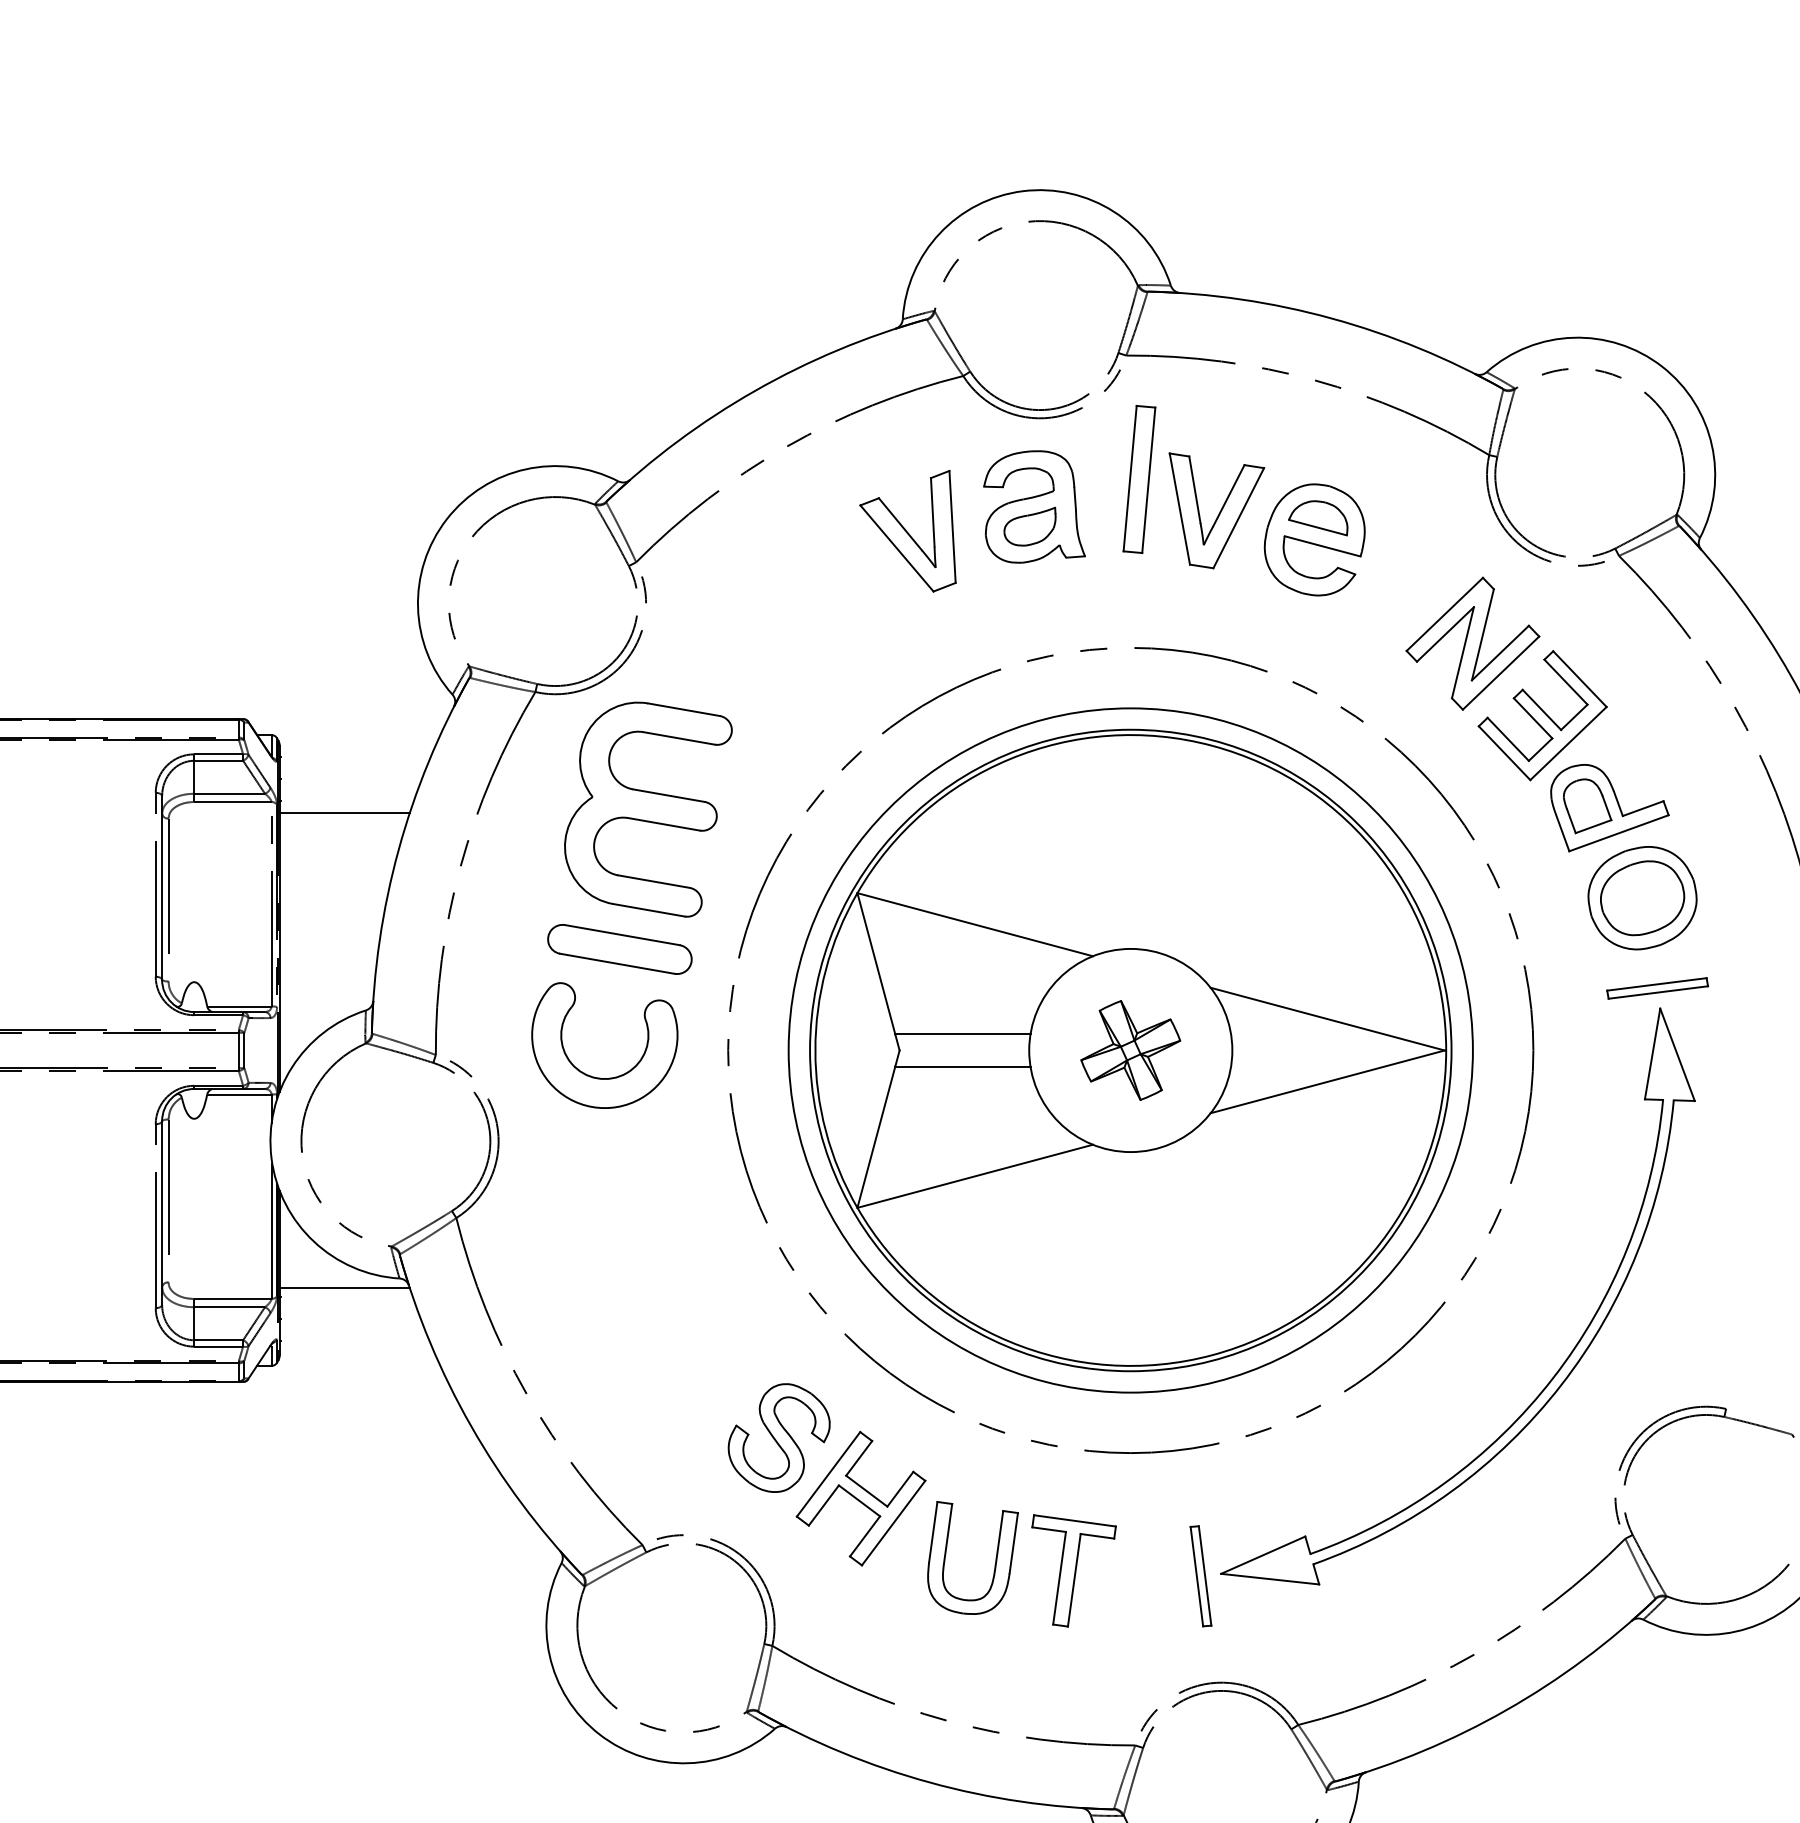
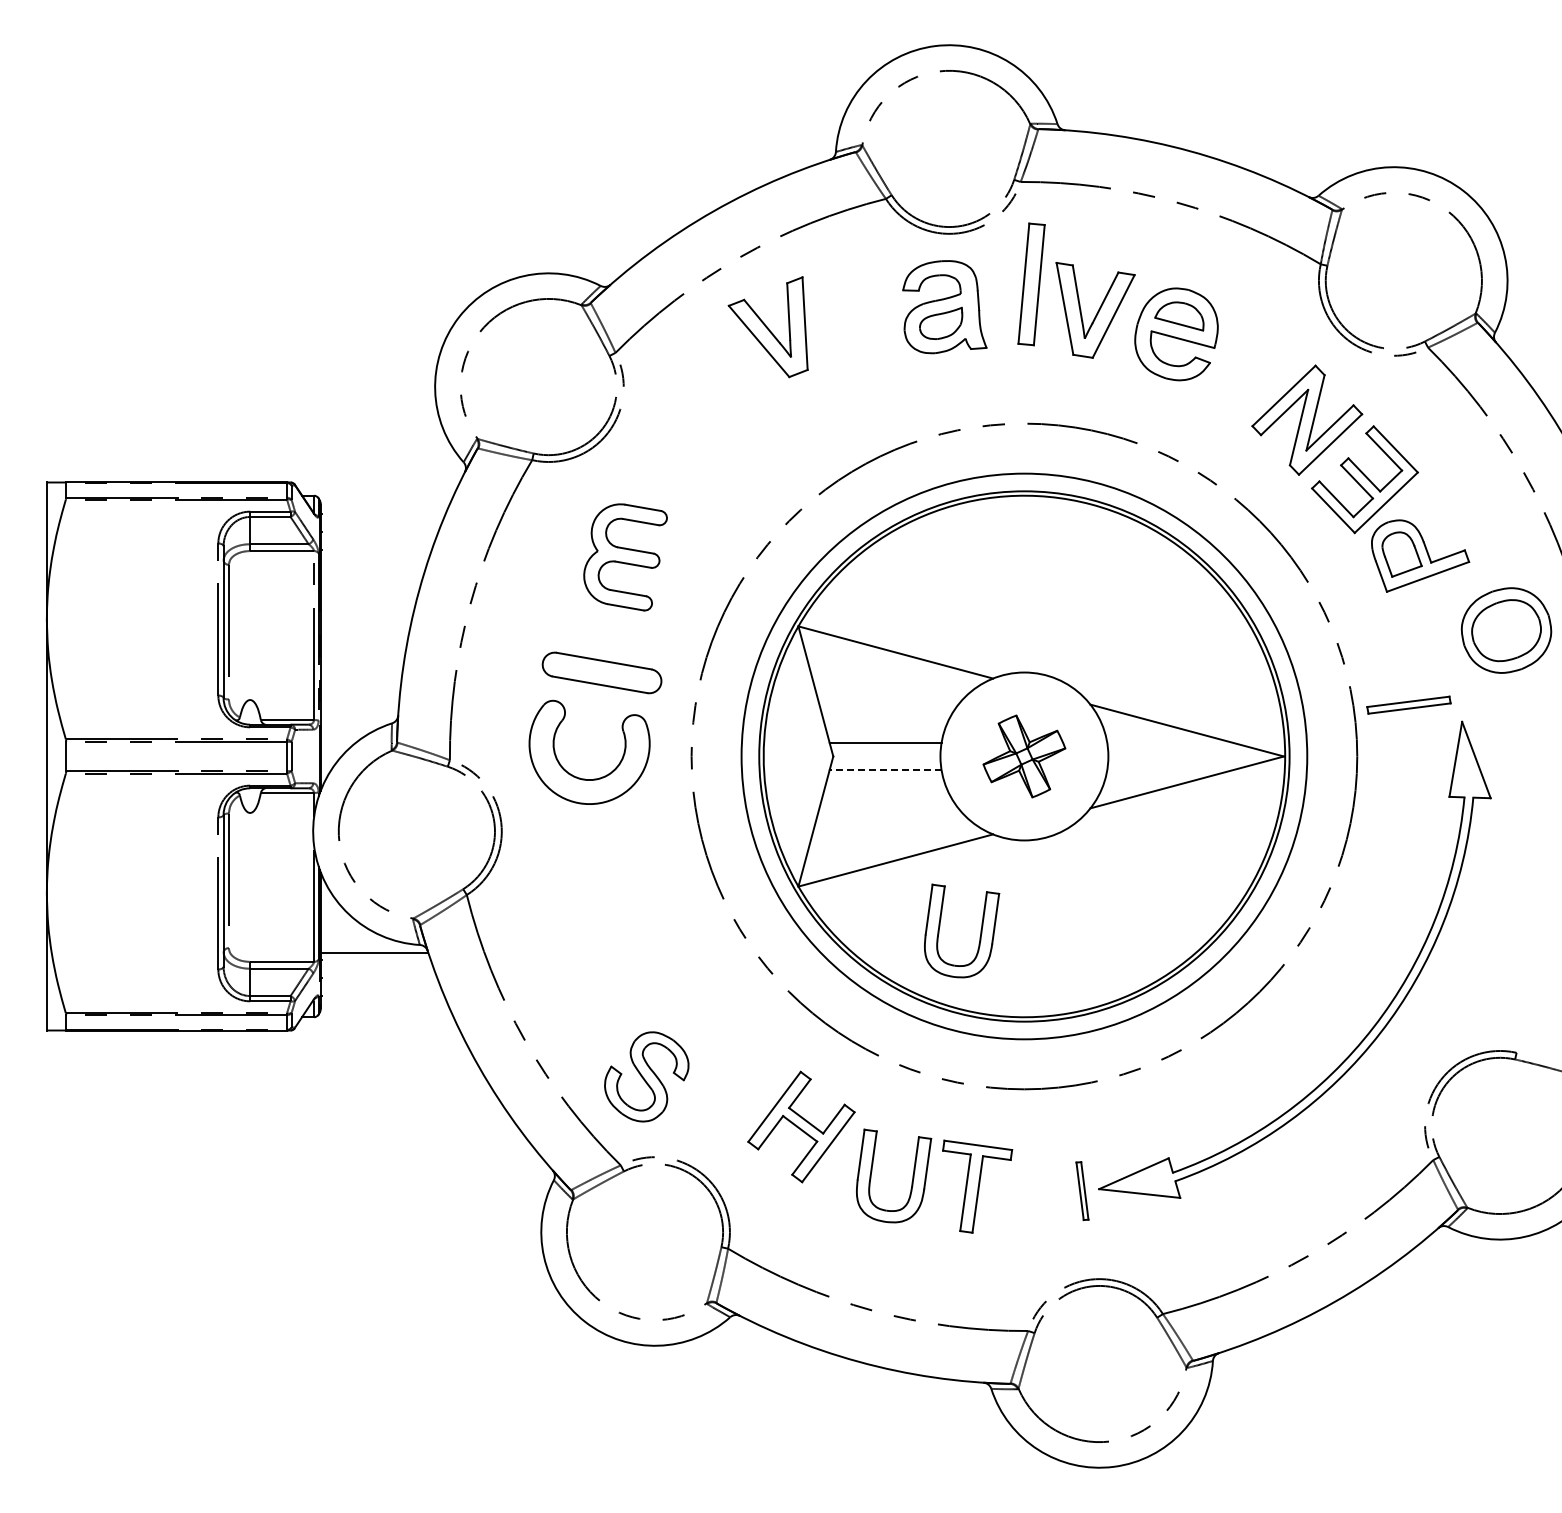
part: (907, 531) -> (767, 327), moved
part: (648, 809) -> (625, 557), size x0.6
line: (344, 813) -> (374, 560), removed
part: (1642, 898) -> (1506, 630), moved
part: (1657, 987) -> (1408, 704), moved
line: (962, 1066) -> (885, 769), solid -> dashed
part: (1077, 1260) -> (980, 930), added
part: (778, 1437) -> (646, 1076), moved
part: (1201, 1575) -> (1082, 1190), size x0.7

